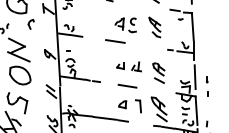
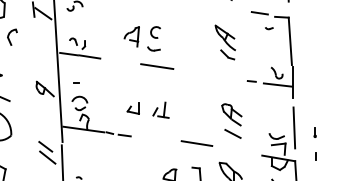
part: (125, 25) -> (141, 39), moved
part: (128, 66) -> (147, 109), moved
line: (127, 85) -> (196, 142), moved

